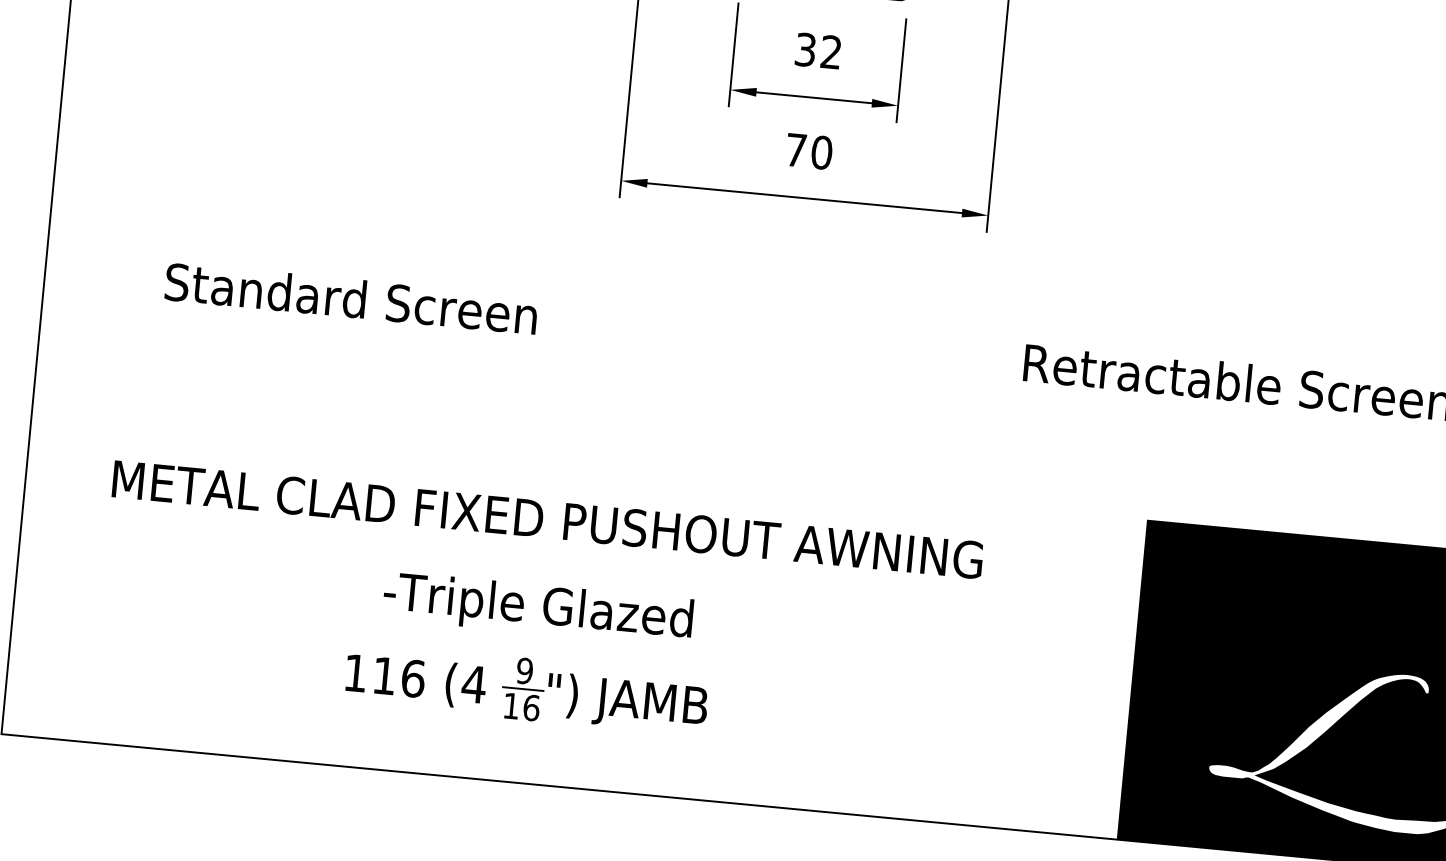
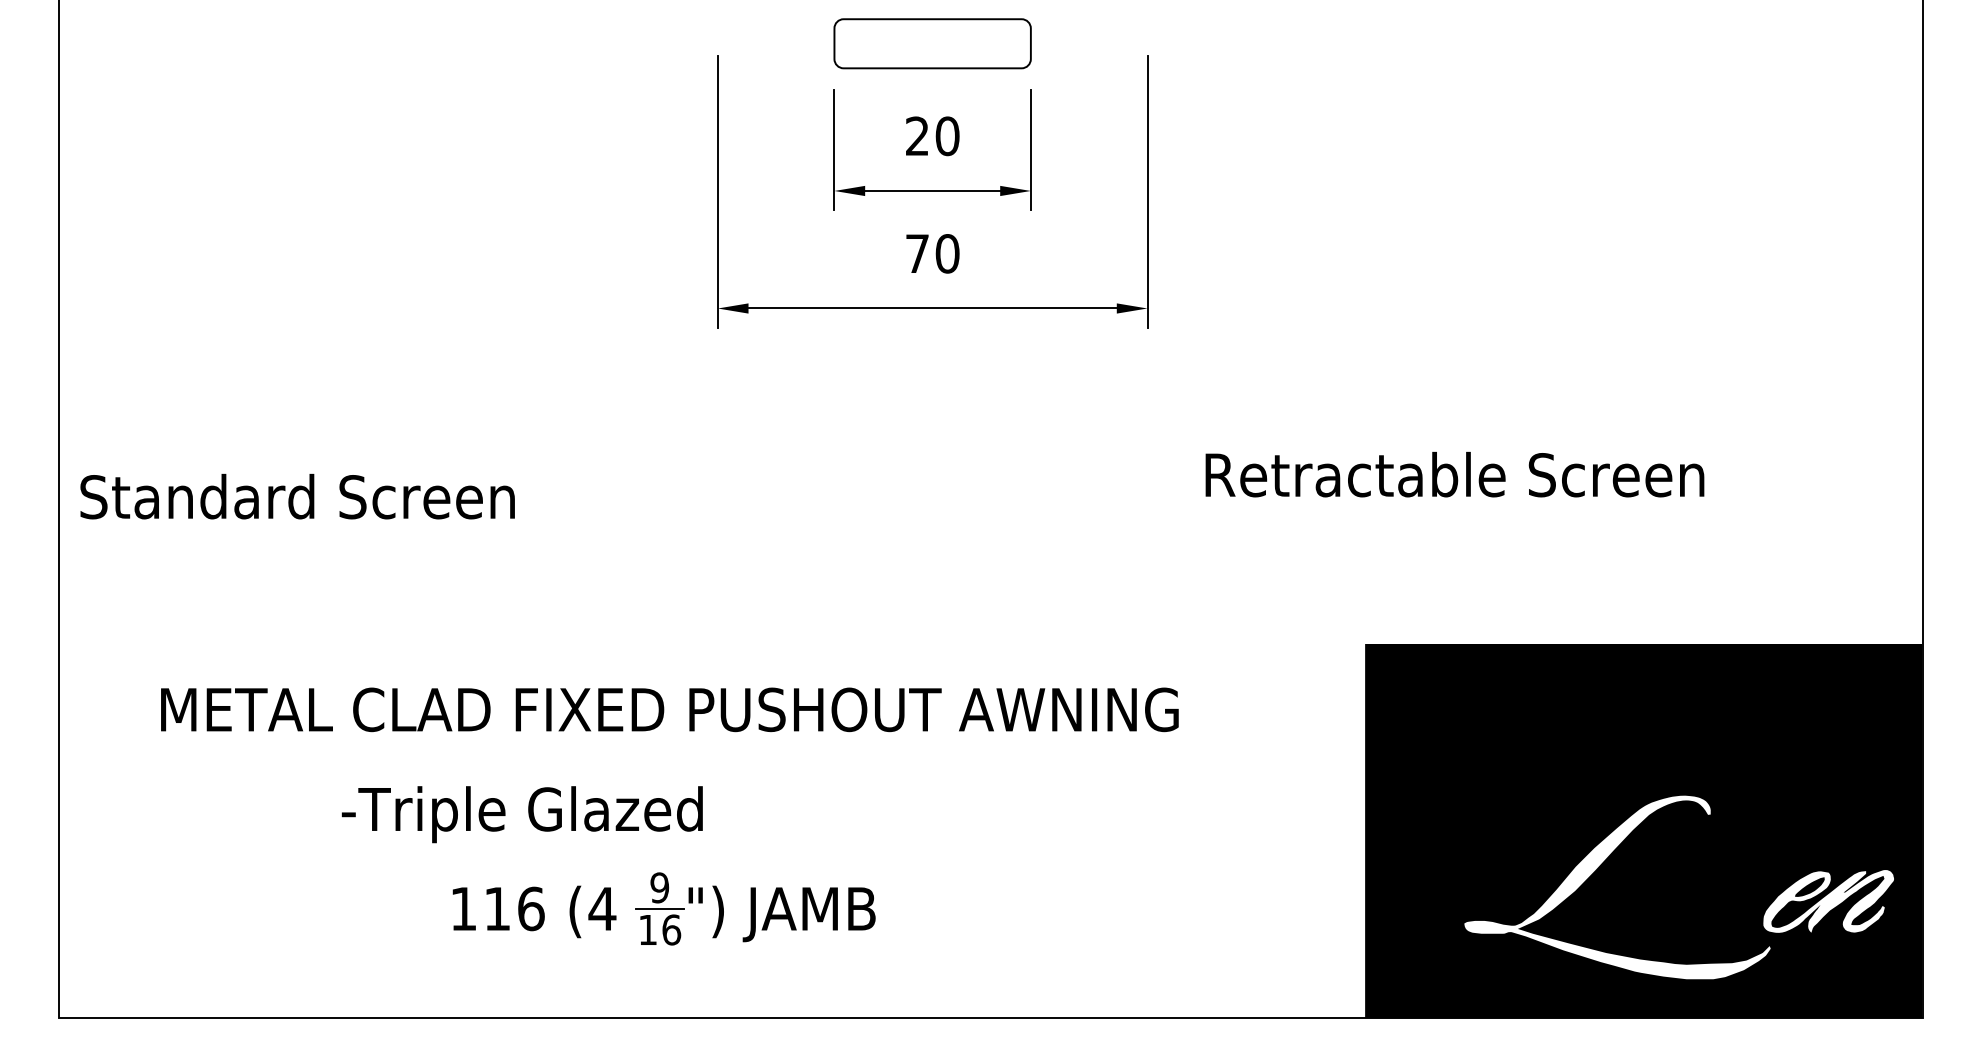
text: (818, 51) -> (932, 136), 32 -> 20
text: (351, 298) -> (297, 496), moved
text: (537, 609) -> (521, 814), moved

